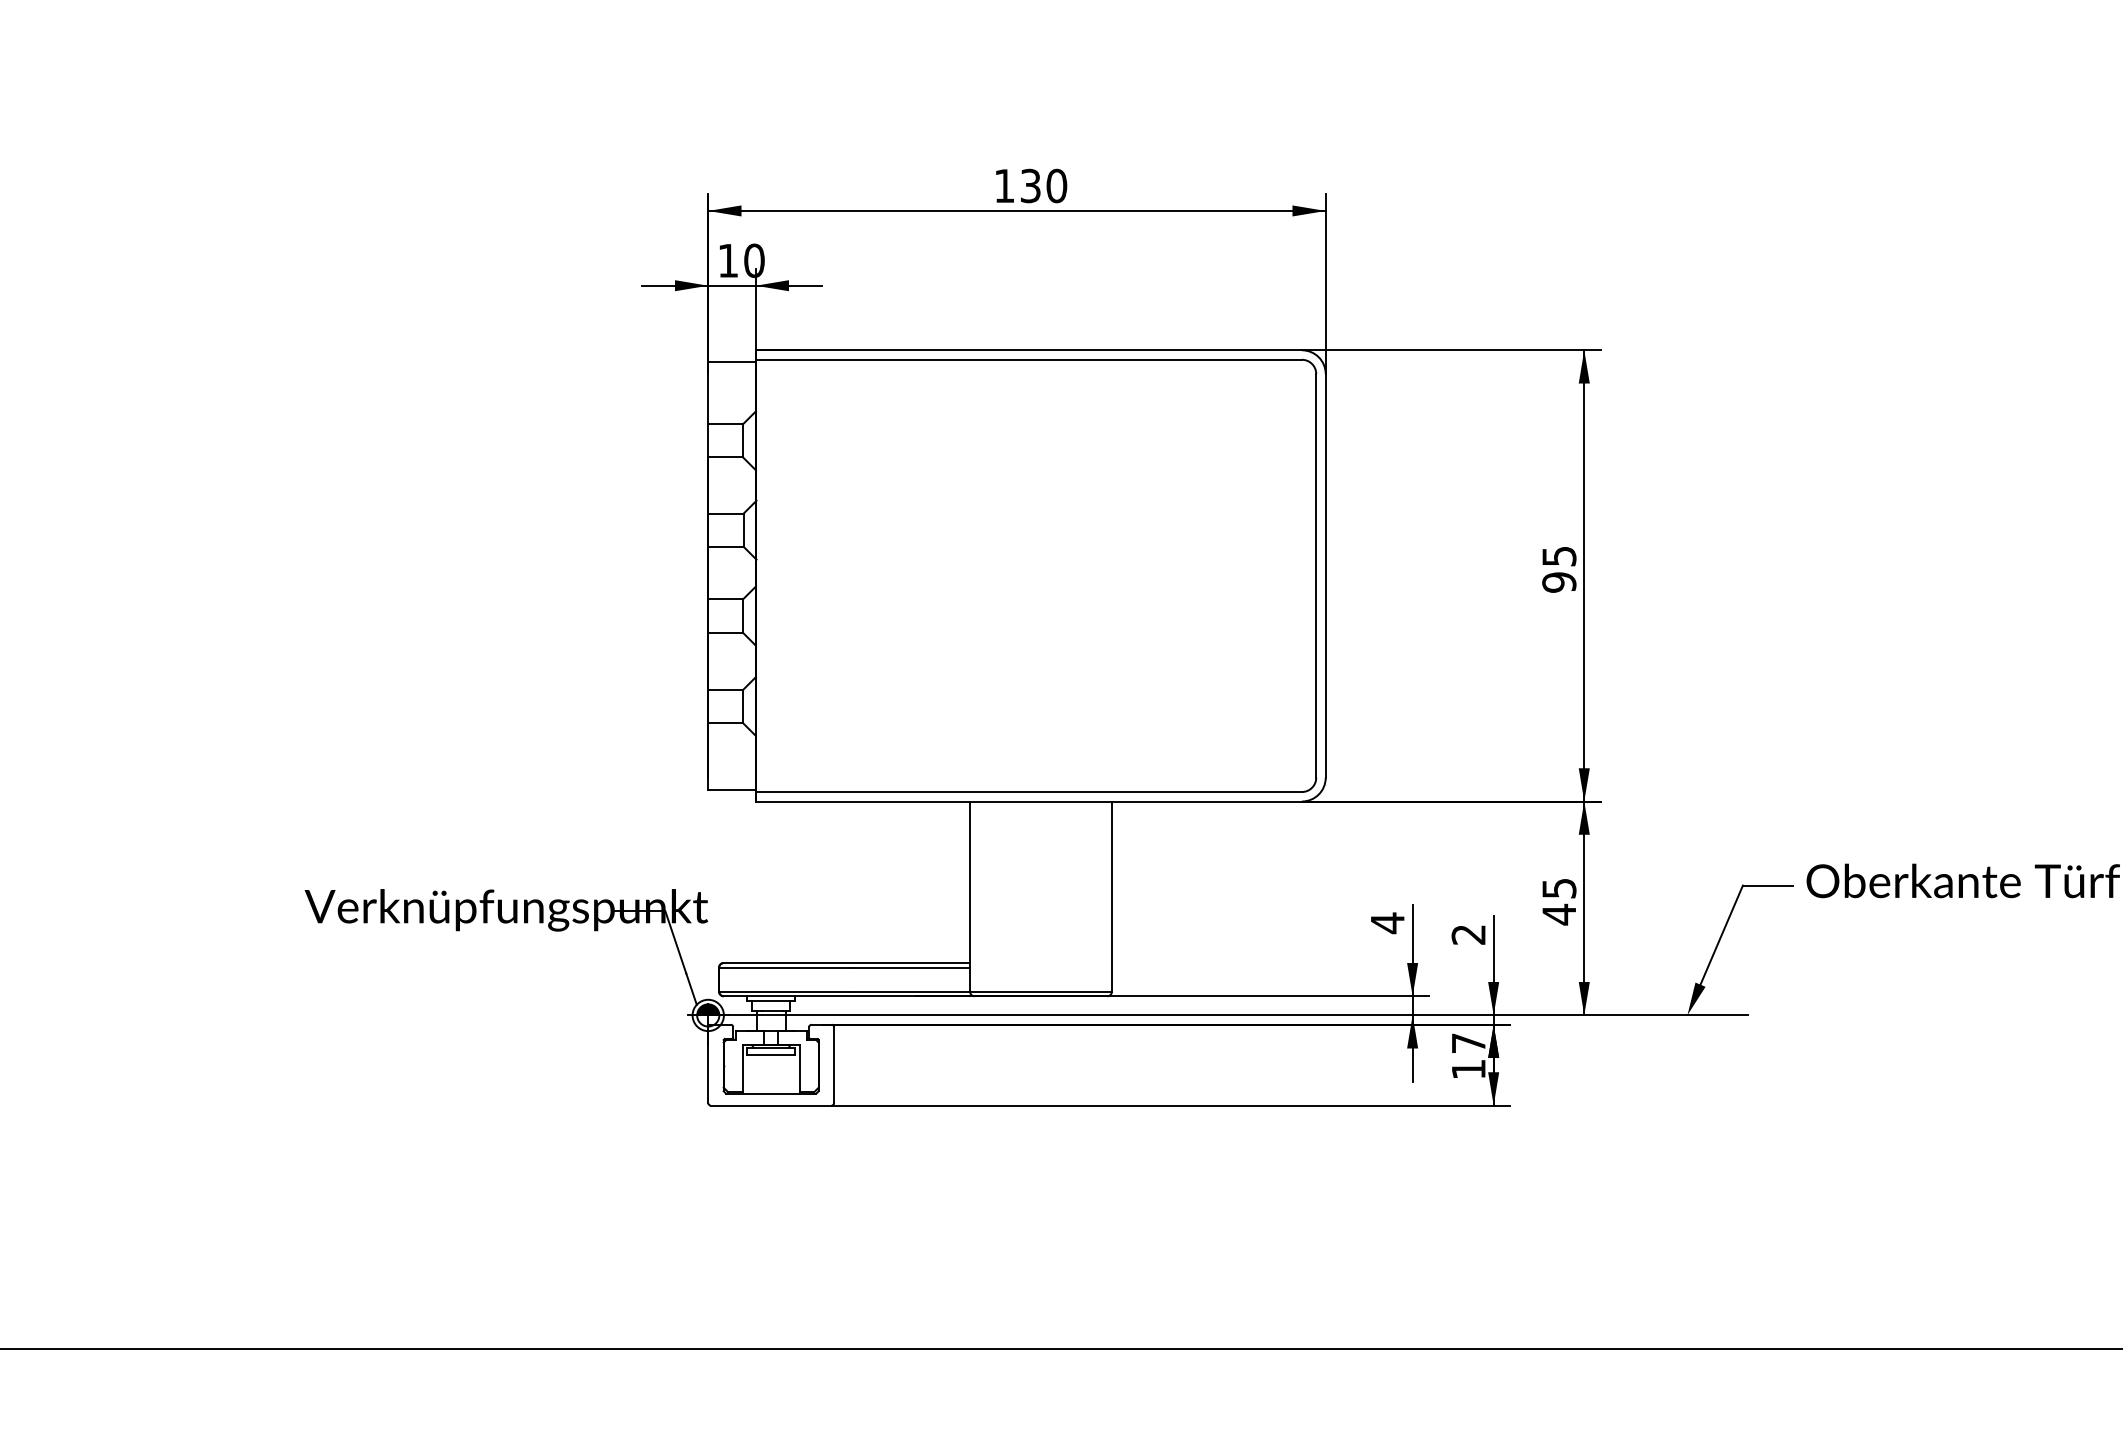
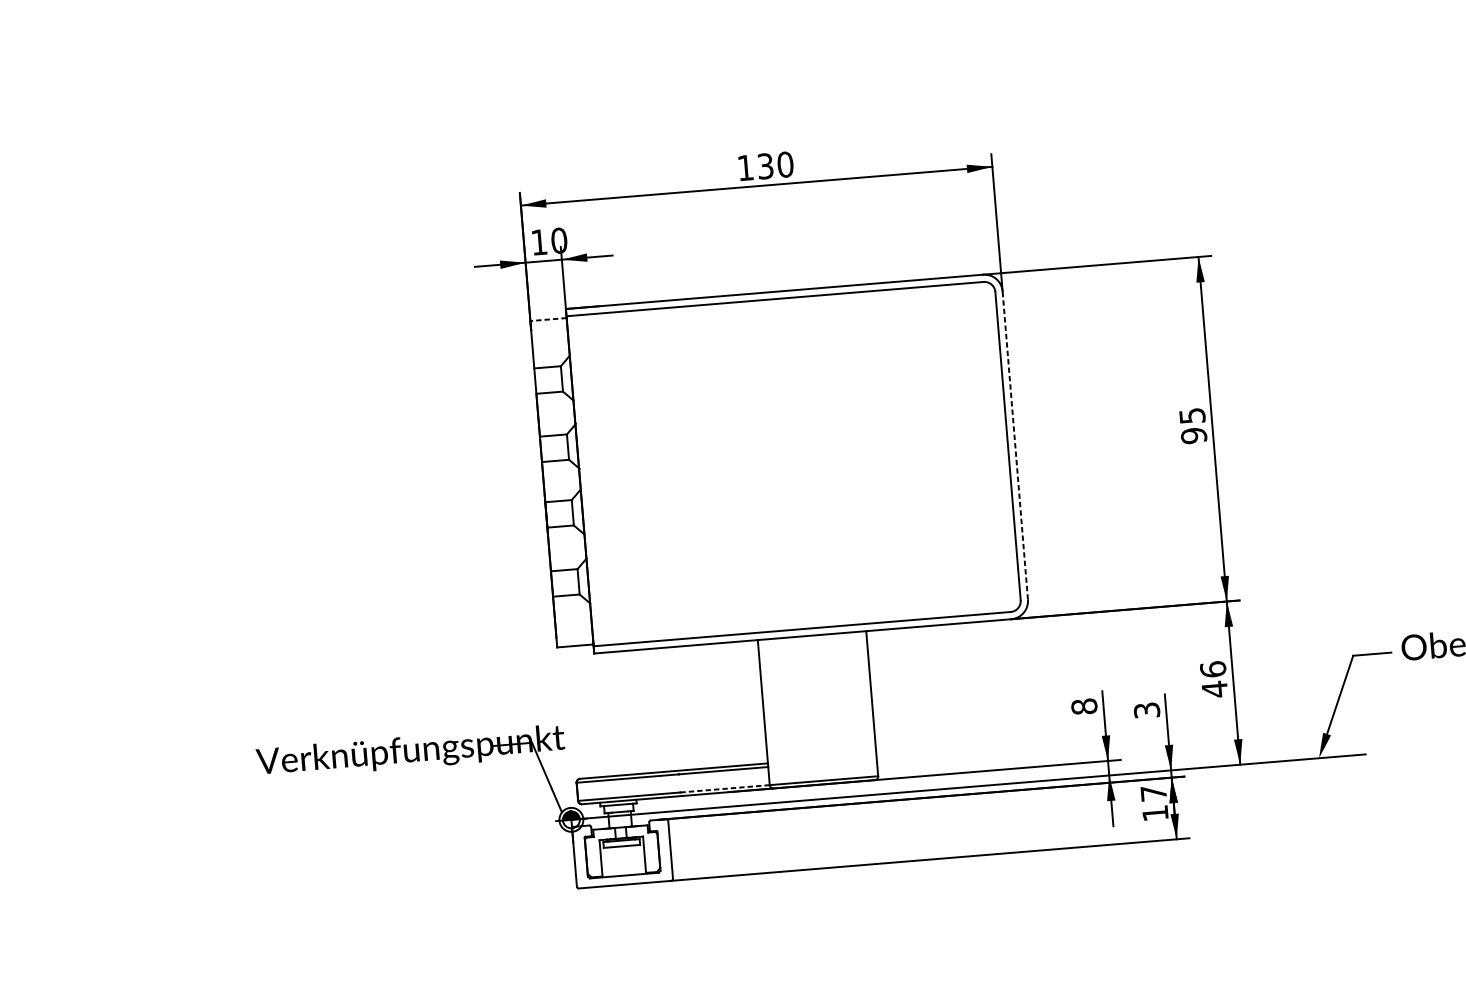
line: (732, 362) -> (548, 319), solid -> dashed
line: (1325, 575) -> (1015, 445), solid -> dashed
text: (1559, 888) -> (1213, 669), 45 -> 46
text: (1387, 923) -> (1084, 707), 4 -> 8
text: (1468, 934) -> (1146, 710), 2 -> 3
line: (911, 991) -> (725, 788), solid -> dashed

